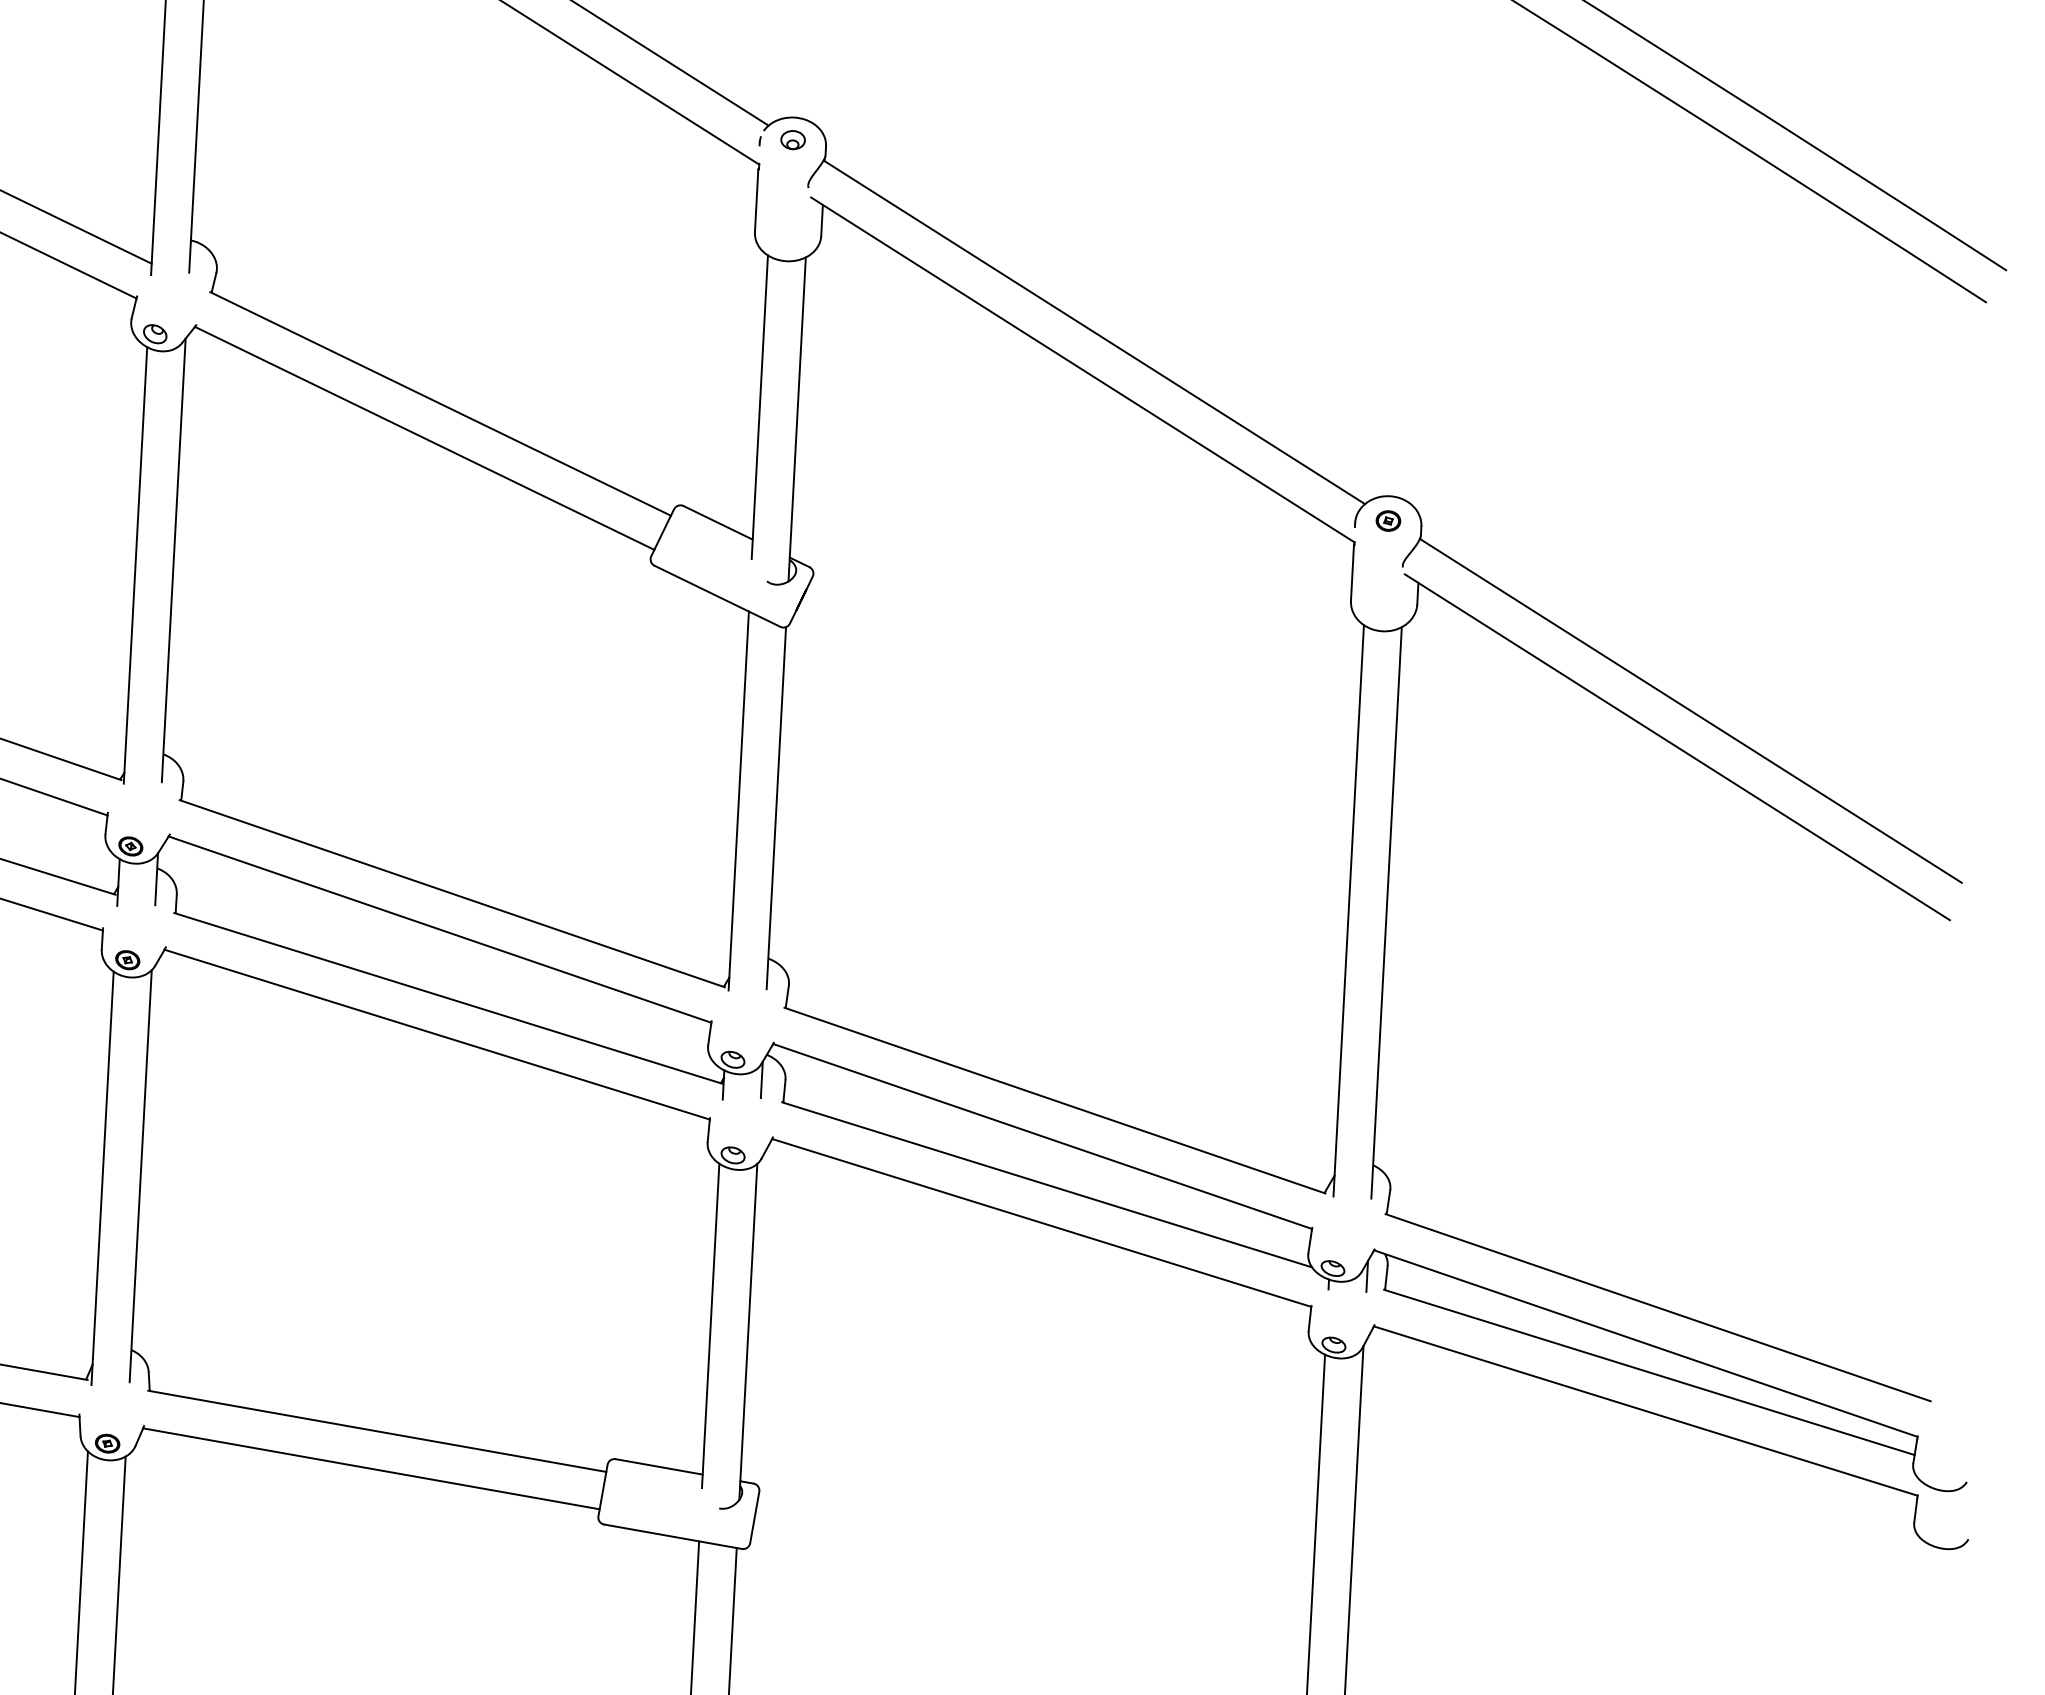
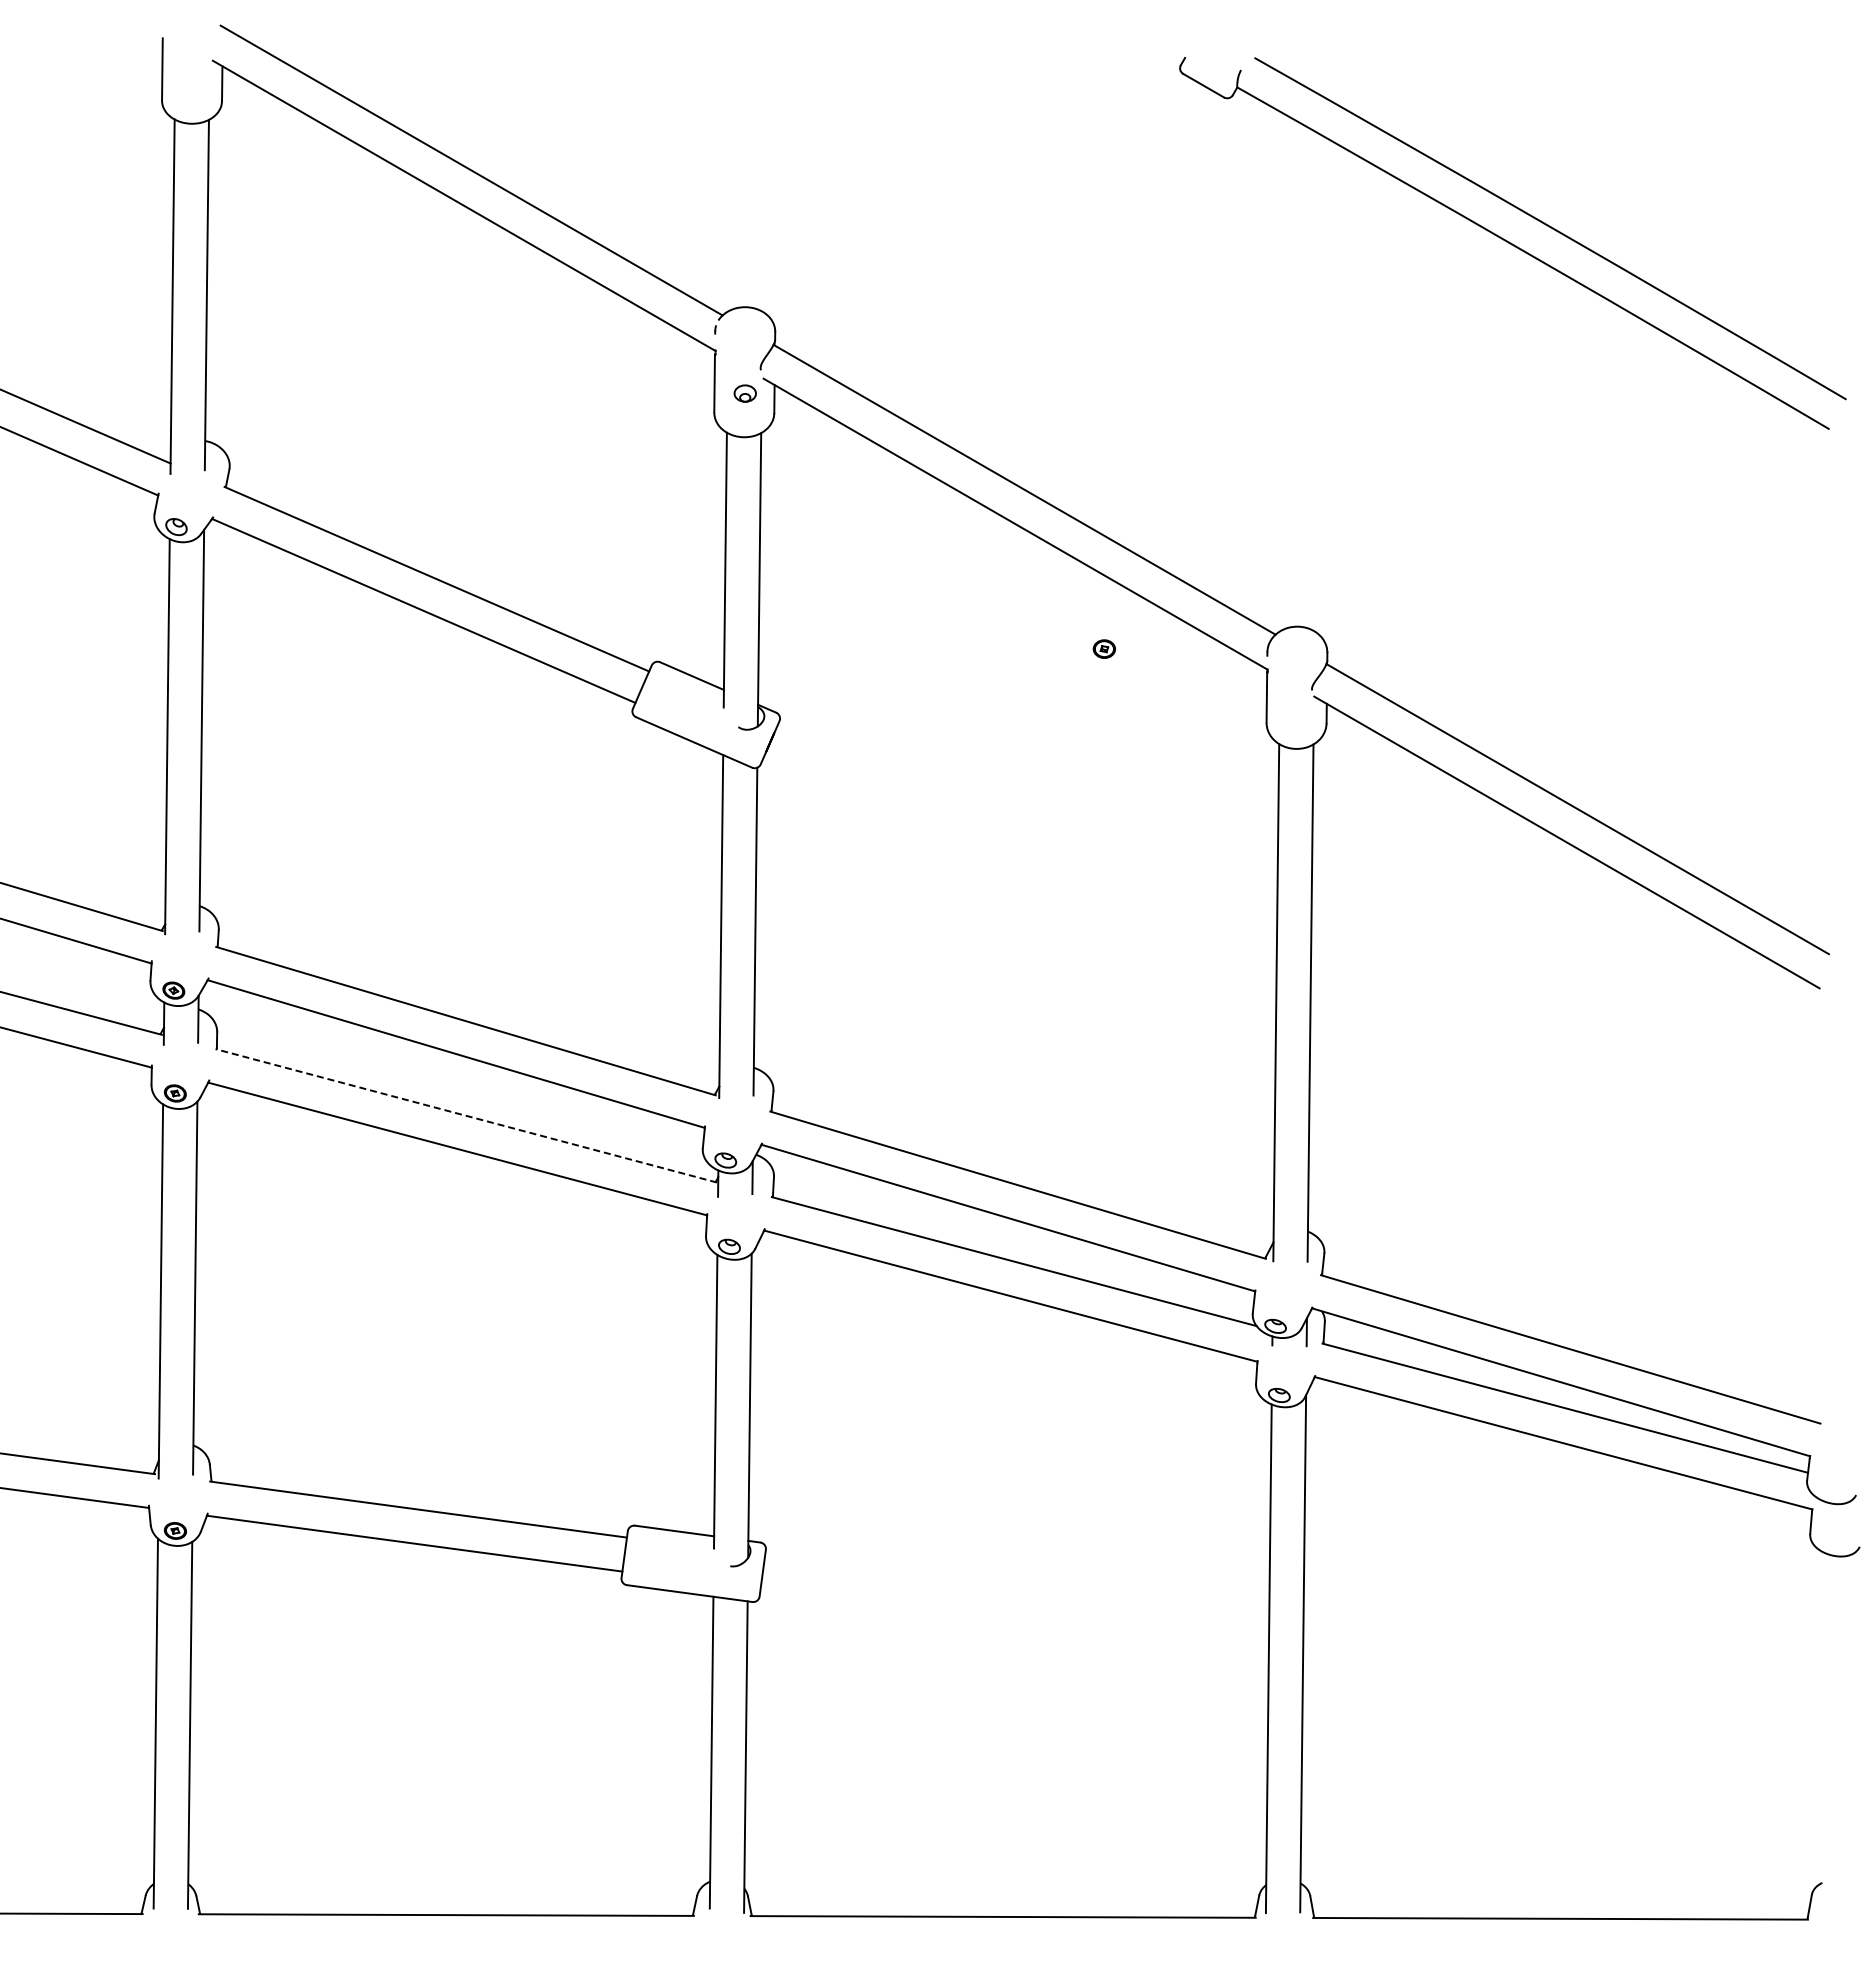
part: (792, 139) -> (744, 393), moved
part: (1387, 520) -> (1103, 648), moved
line: (447, 997) -> (465, 1115), solid -> dashed

